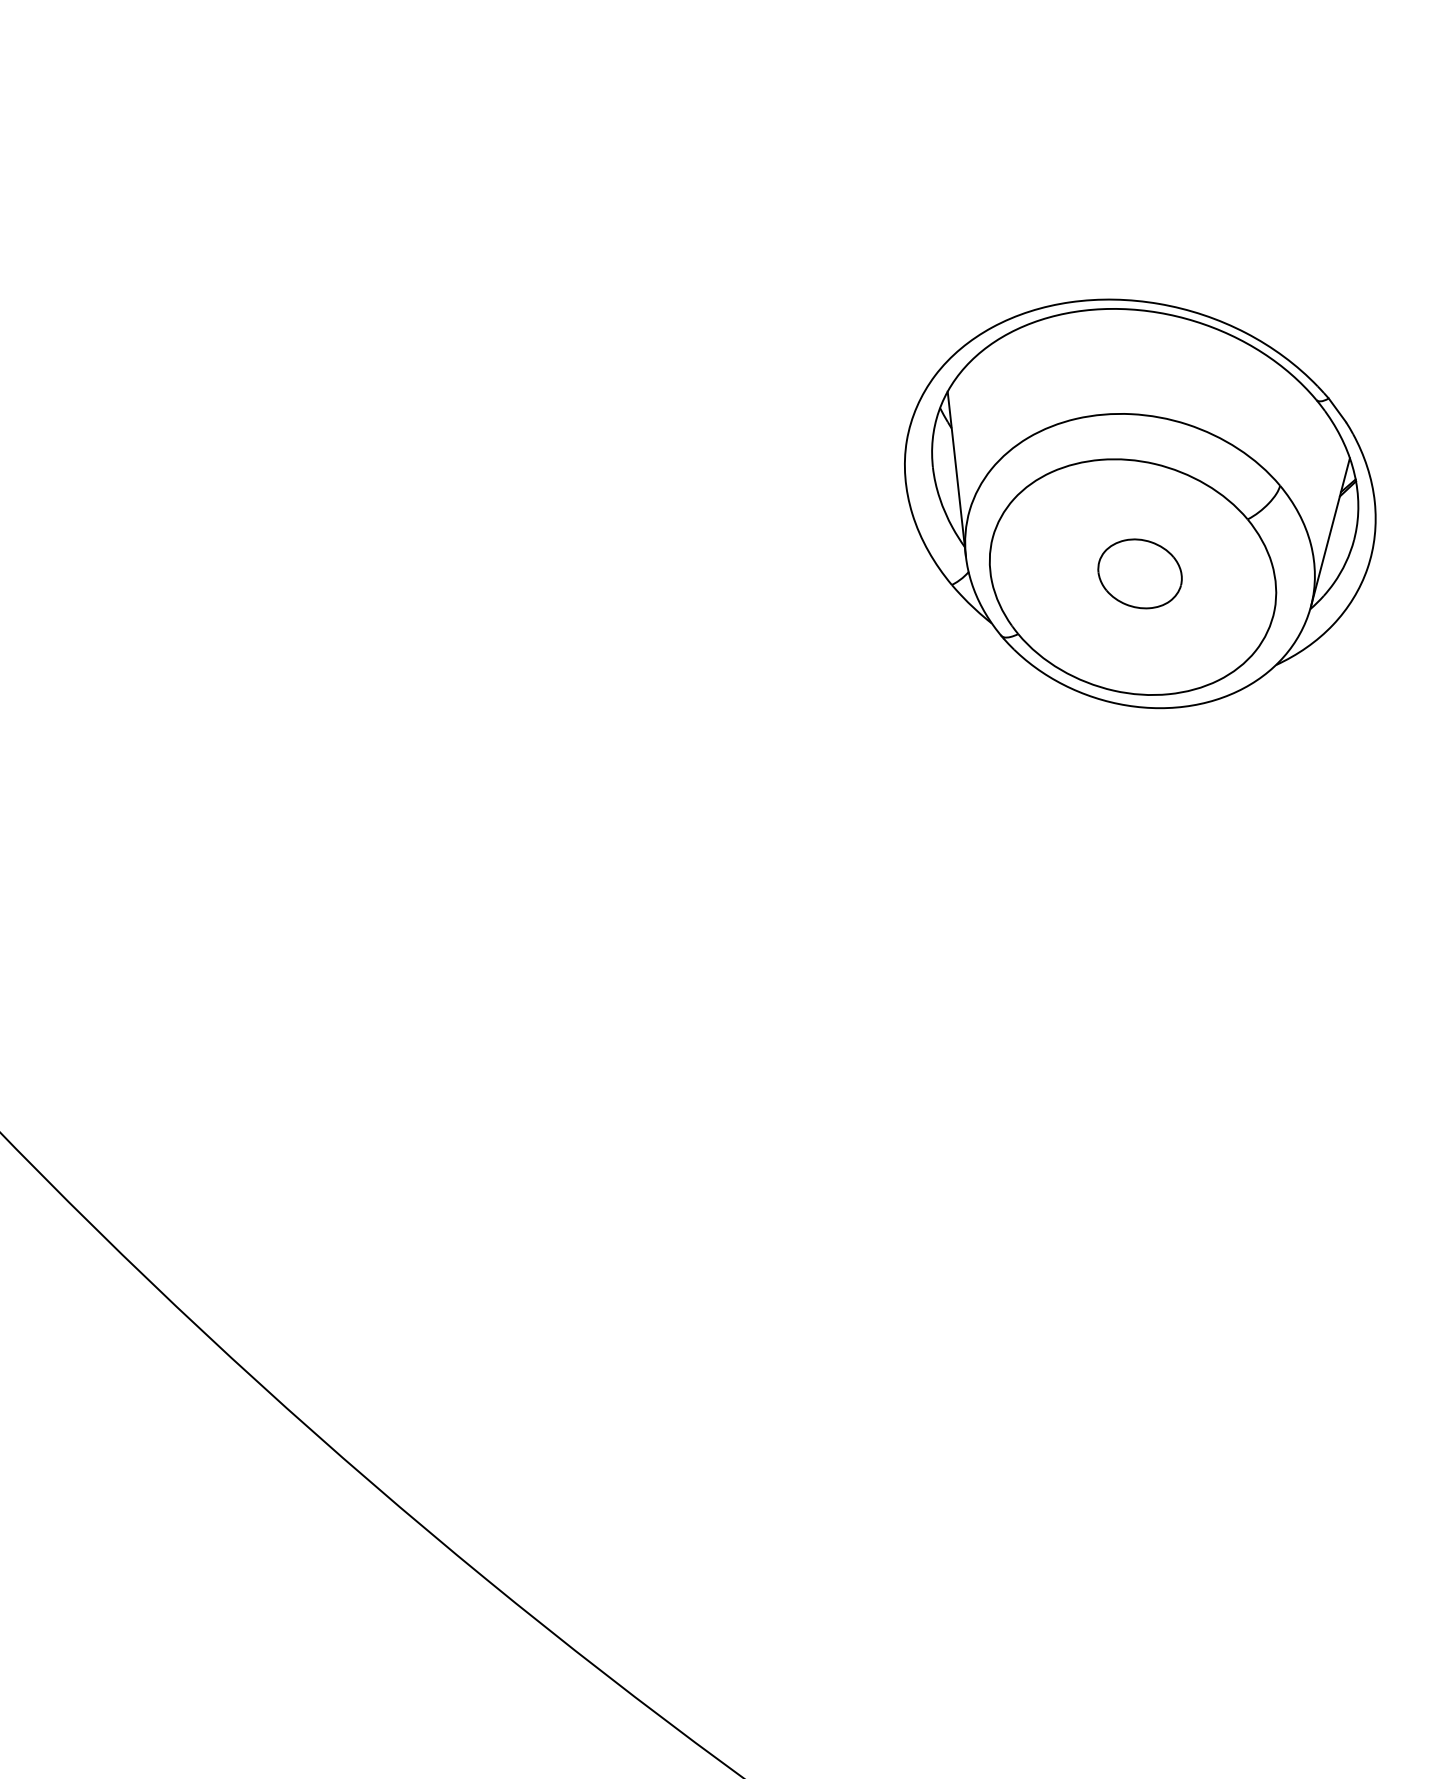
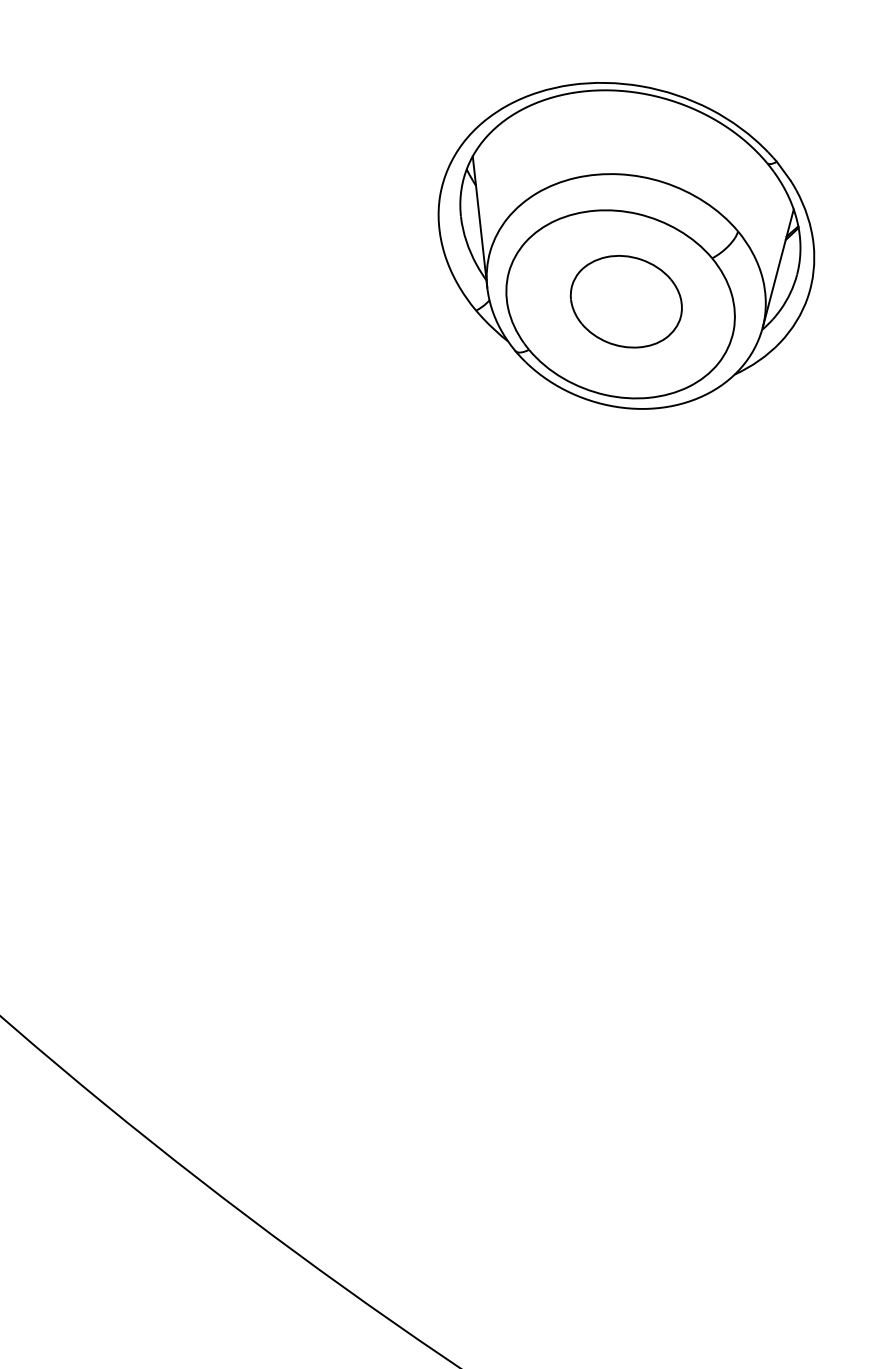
part: (1139, 573) -> (625, 301), size x1.67

